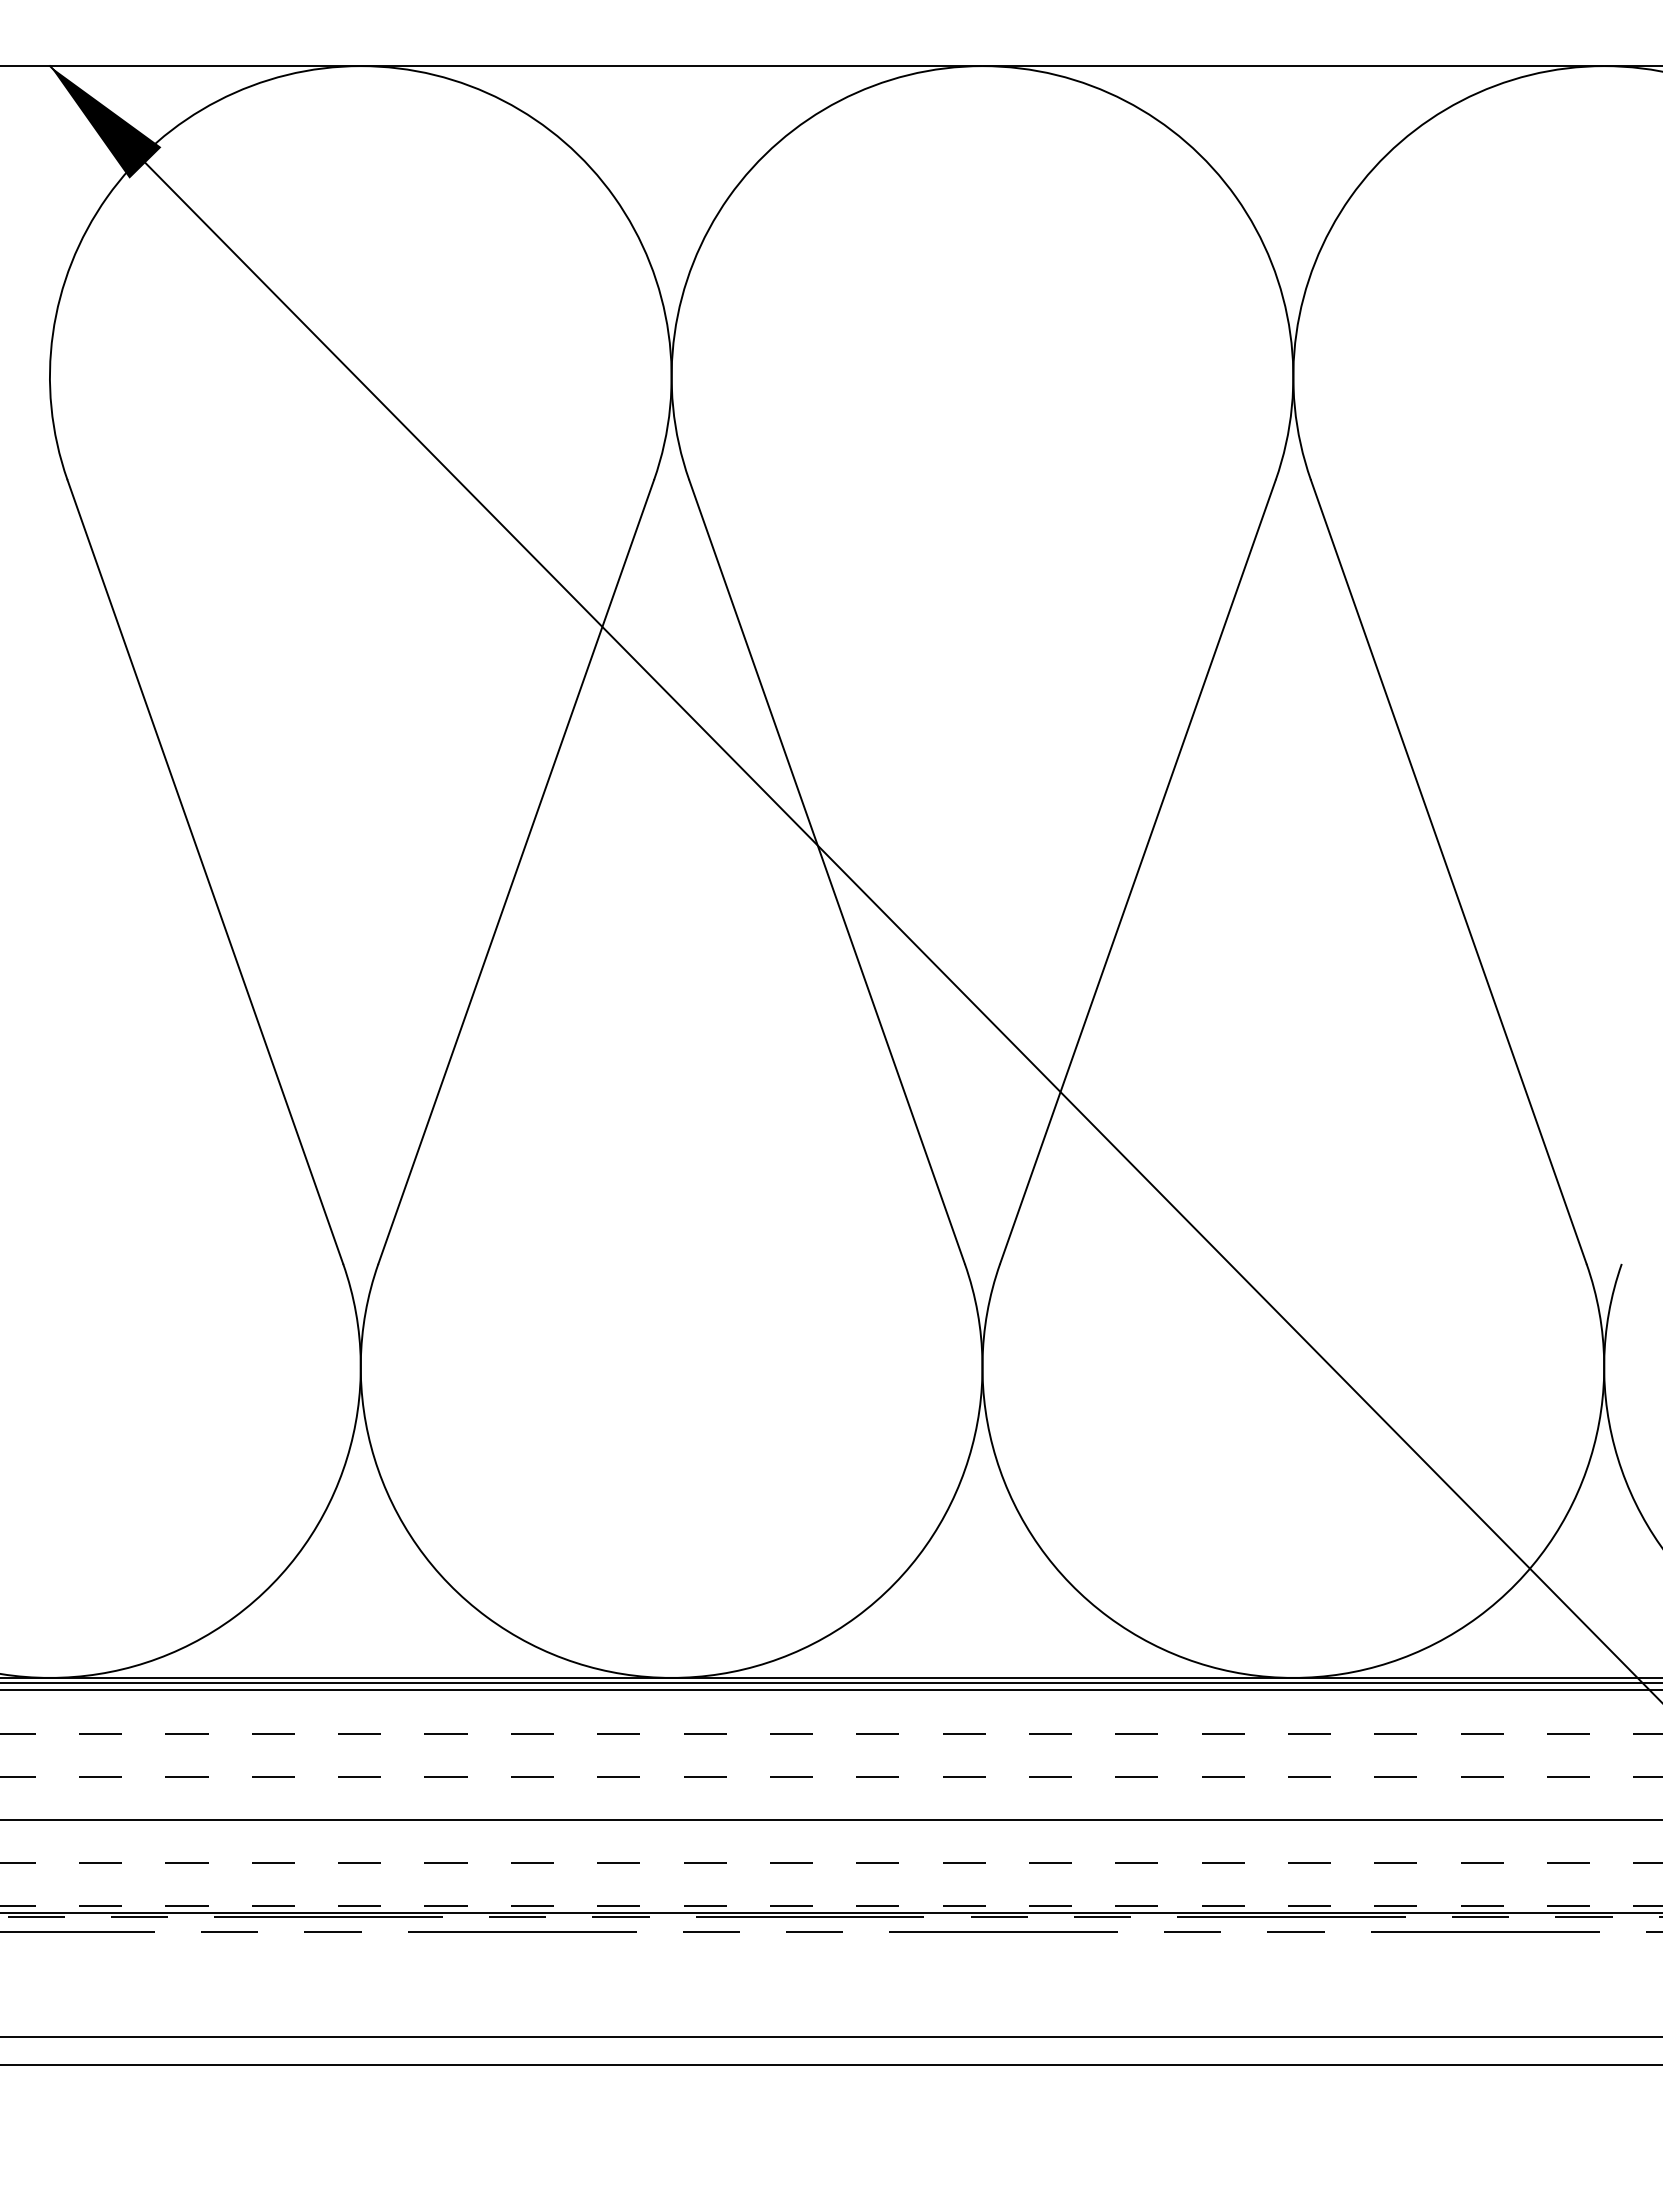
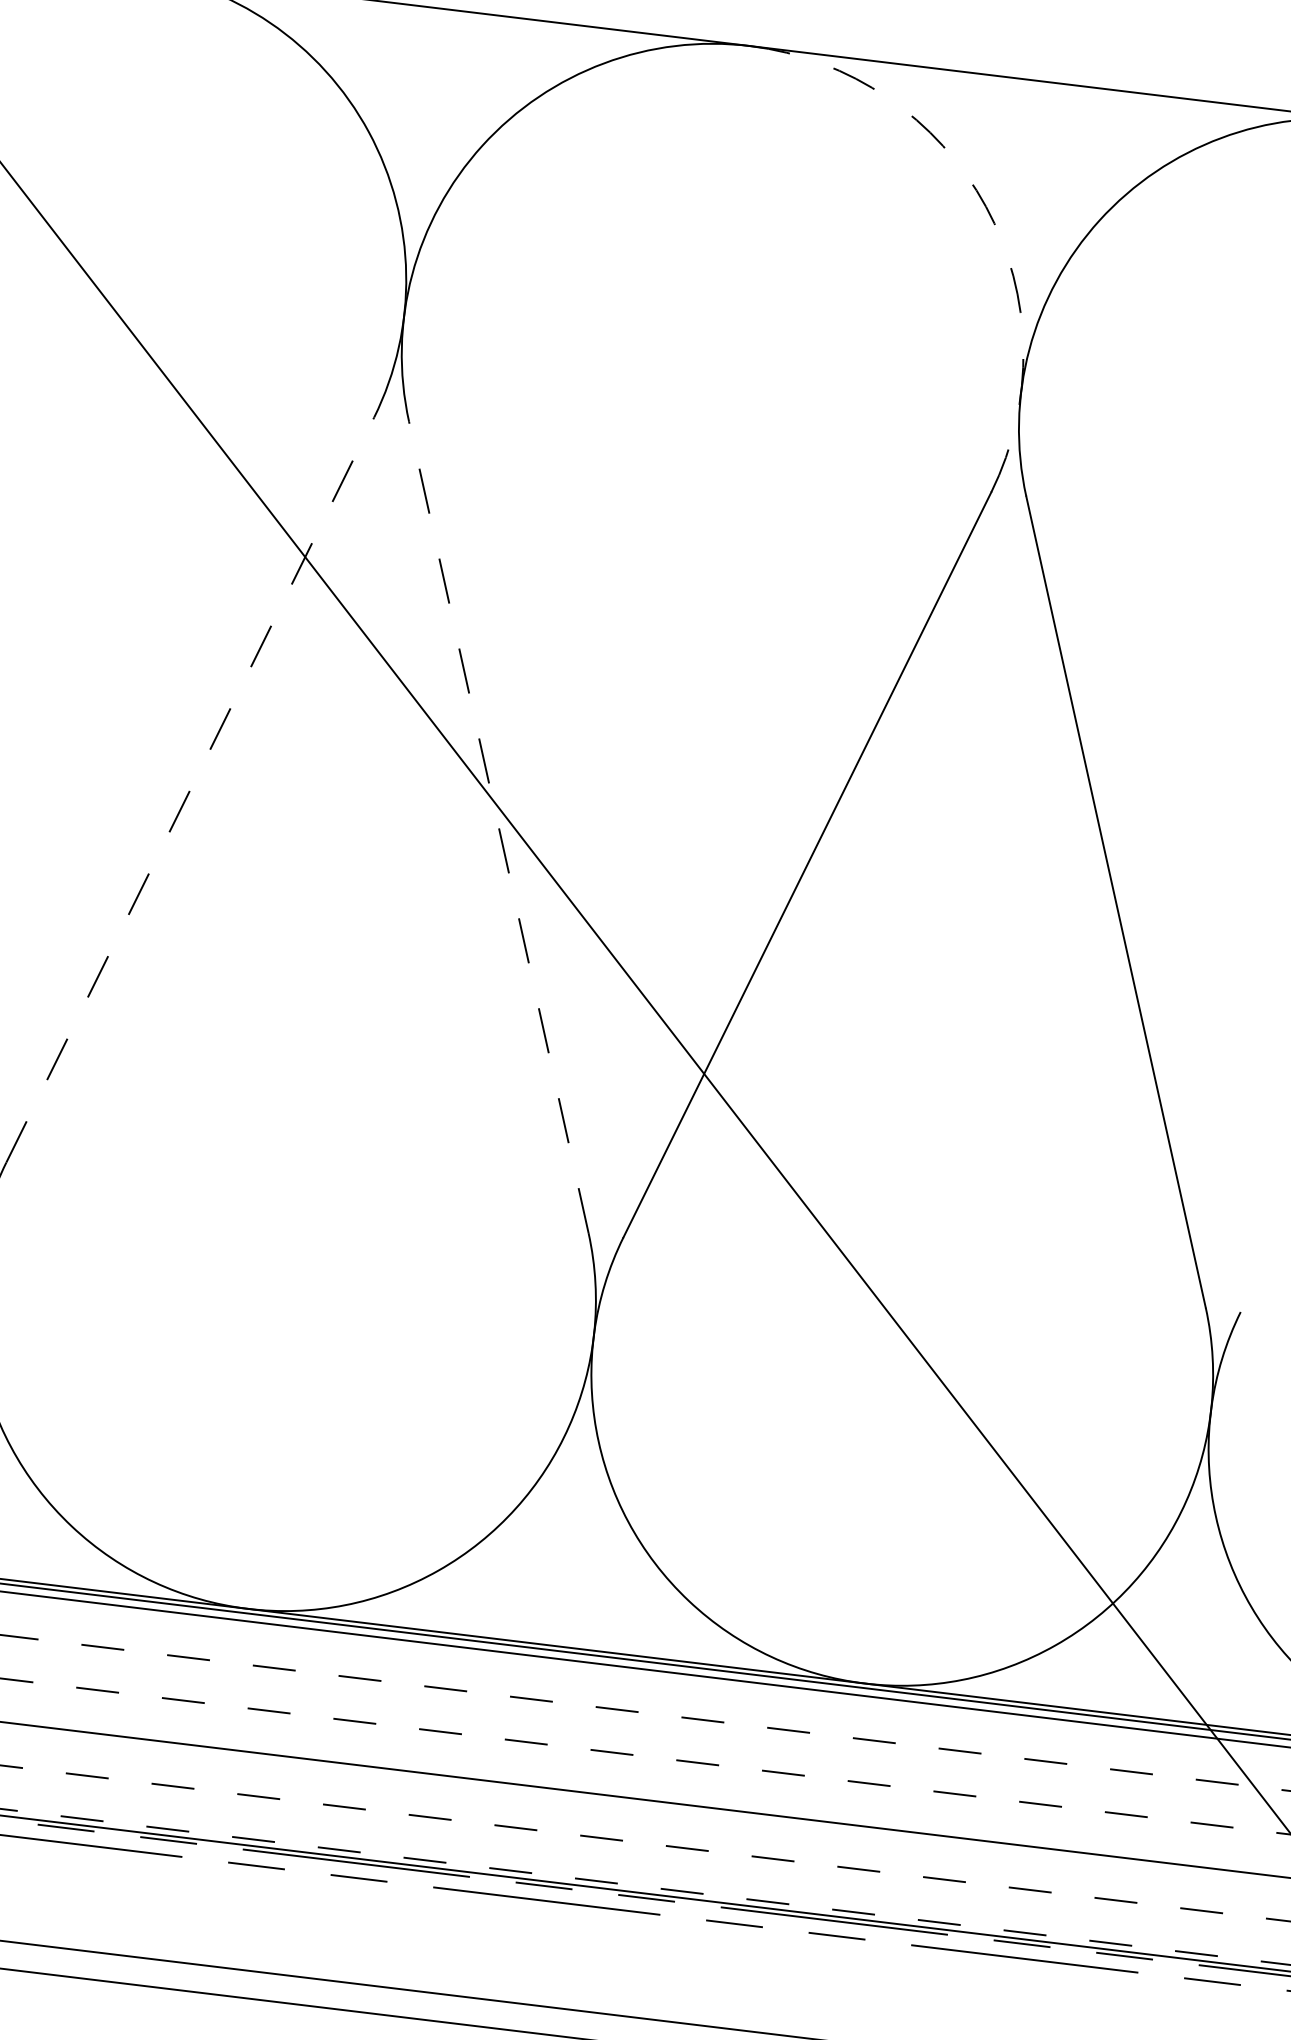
arc: (1236, 197) -> (986, 206), solid -> dashed
line: (516, 871) -> (190, 789), solid -> dashed
line: (826, 871) -> (498, 826), solid -> dashed

